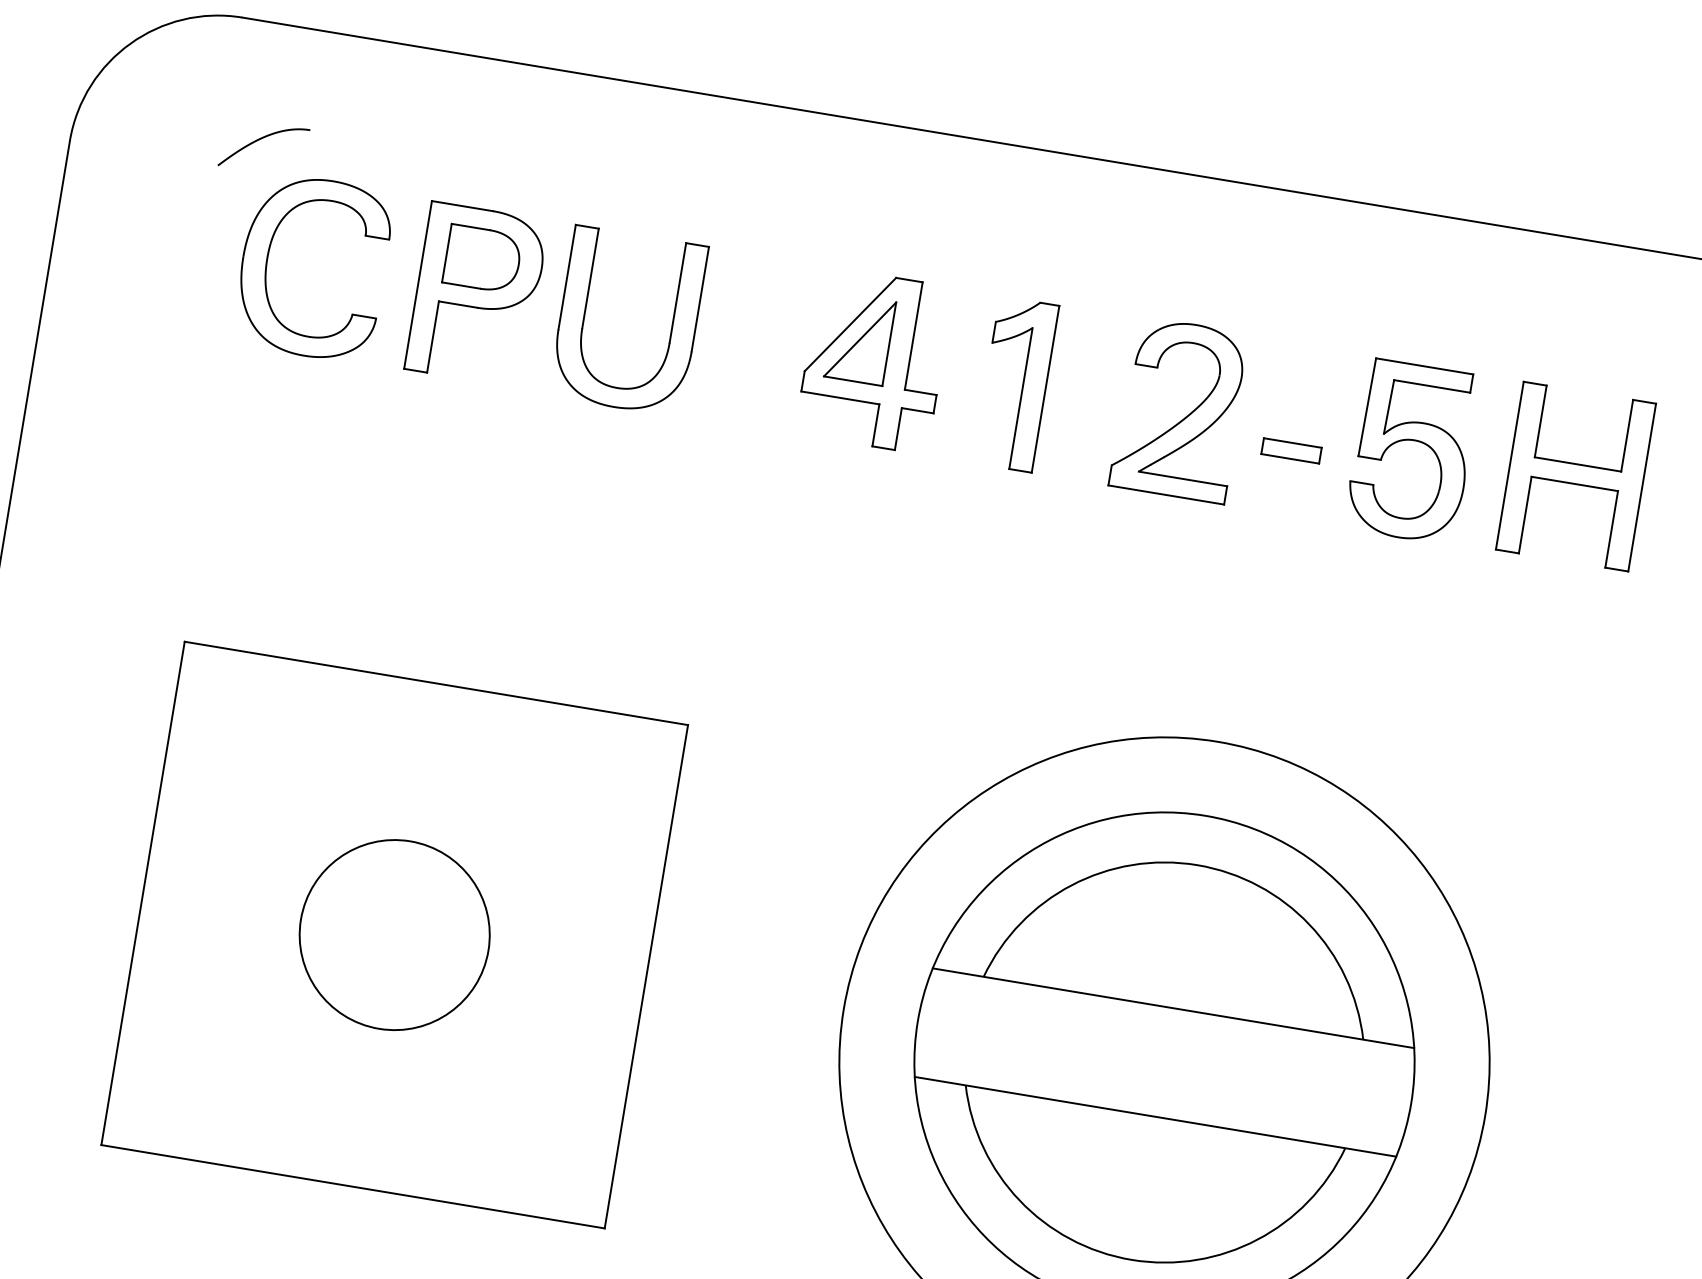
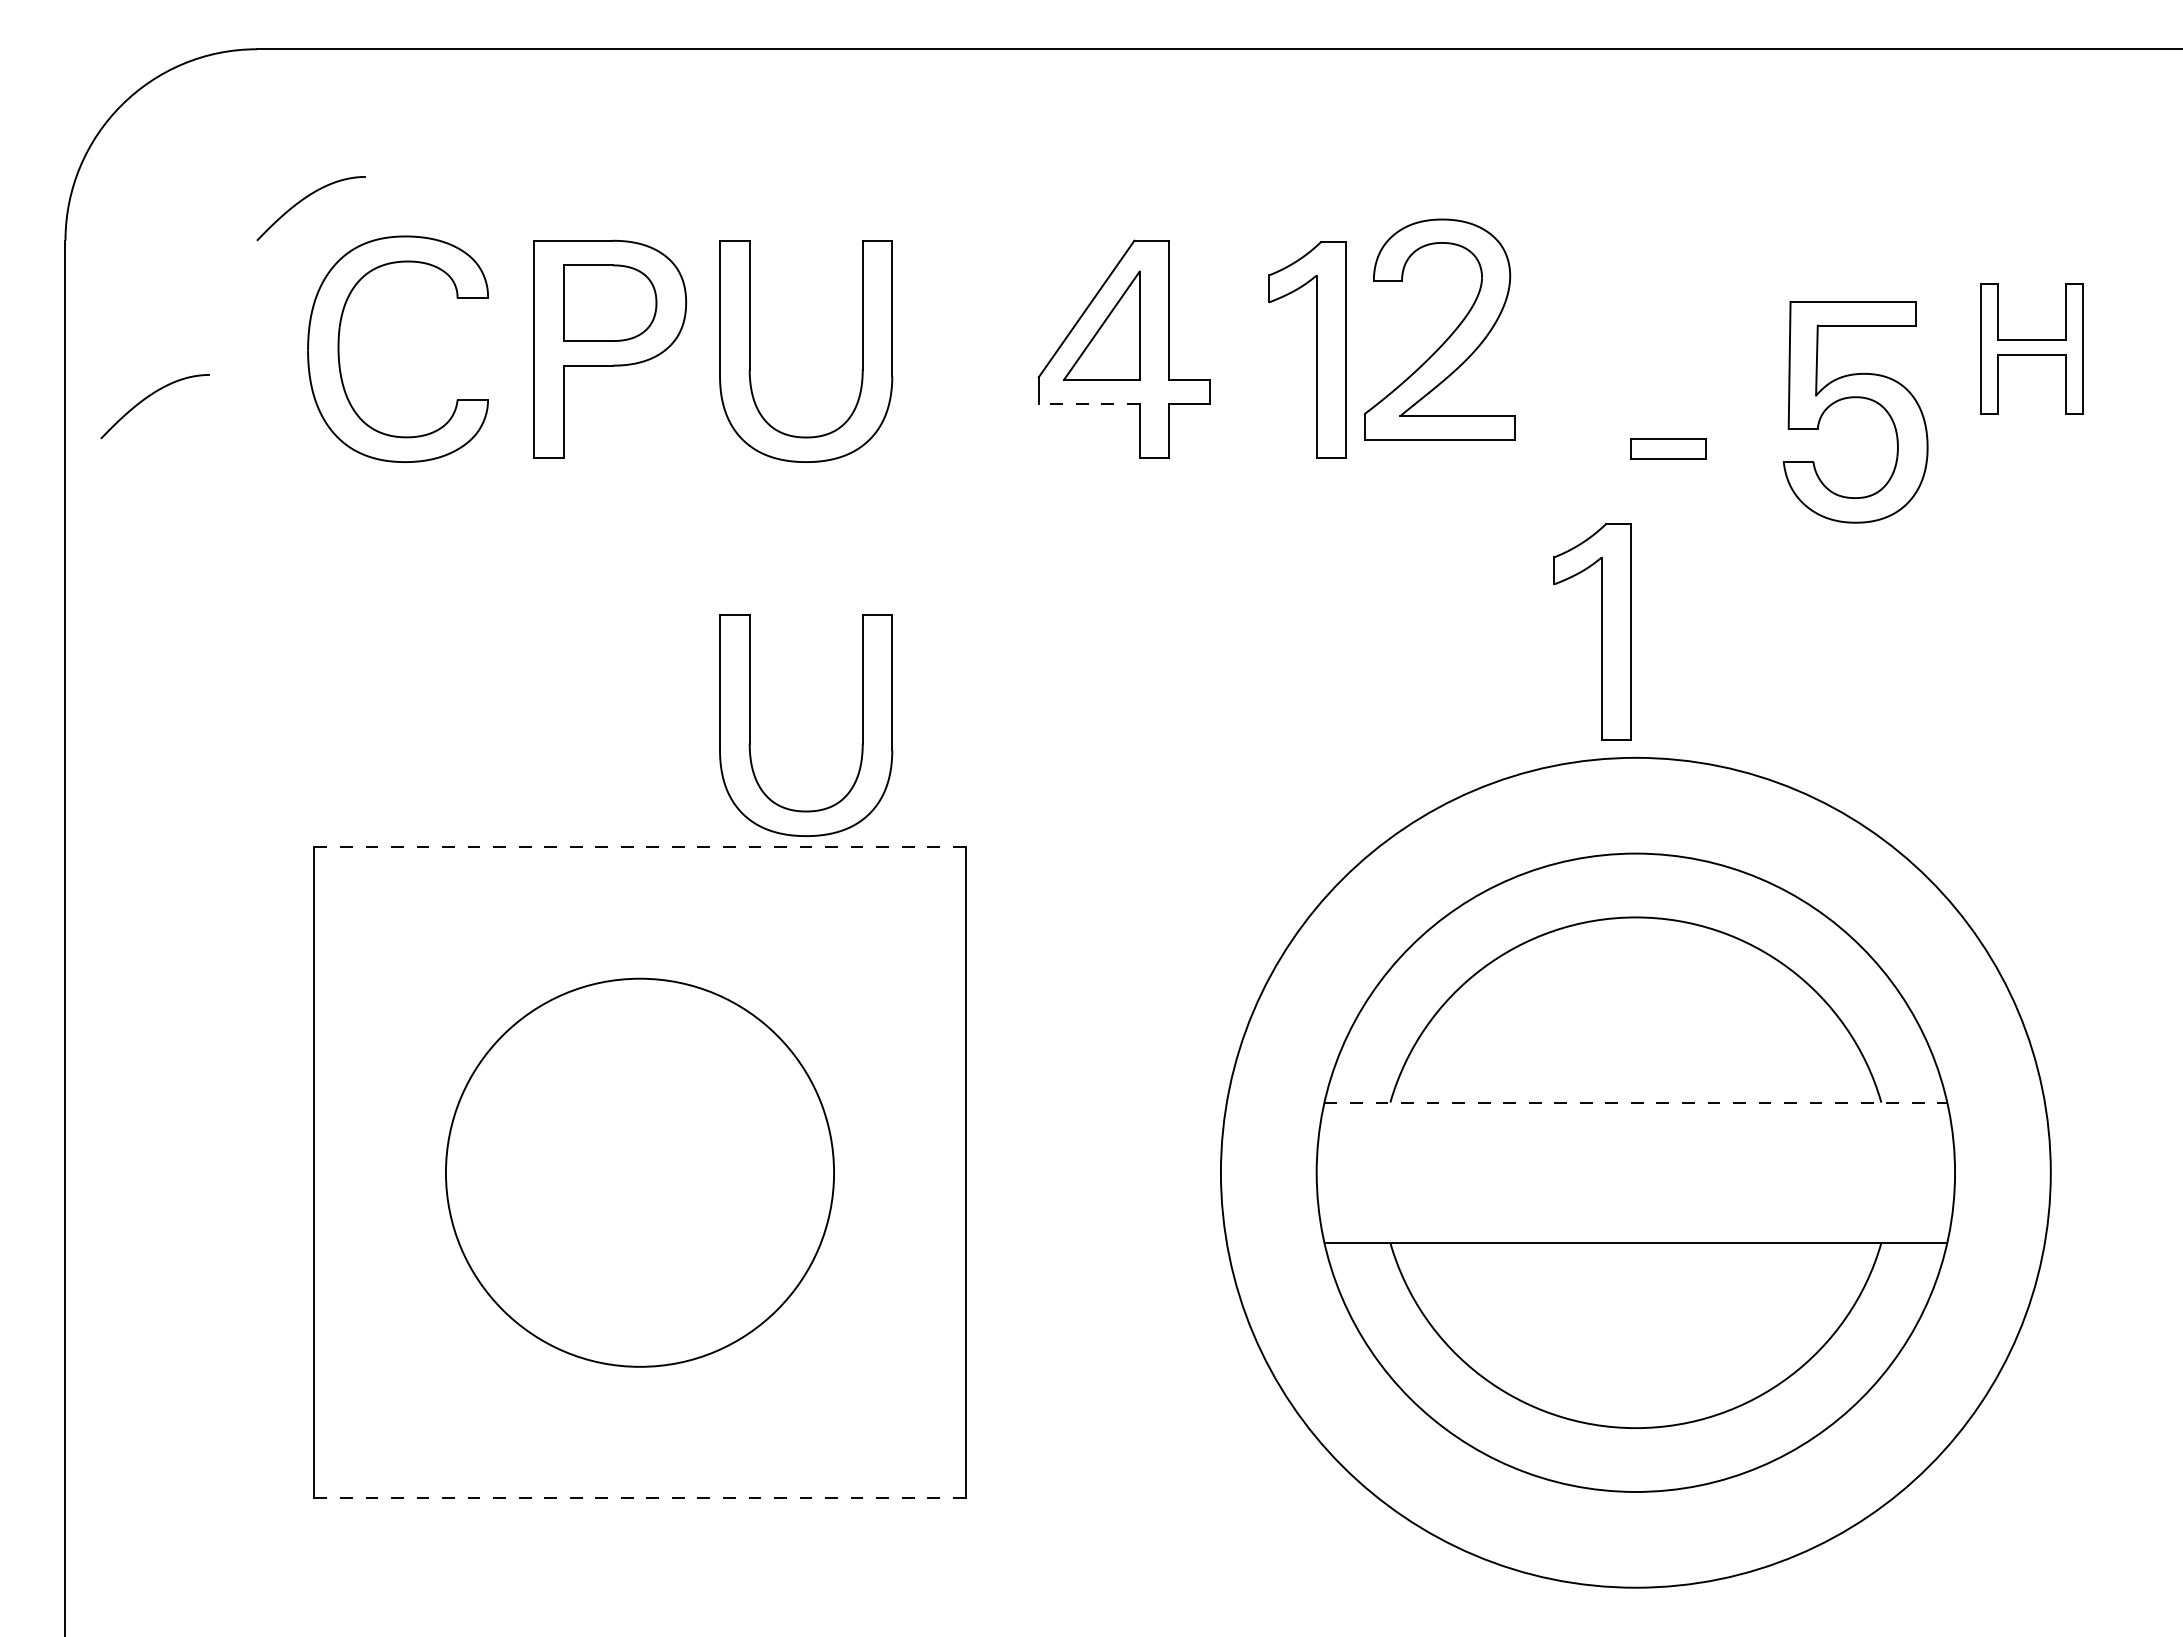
curve: (113, 273) -> (147, 398), added
line: (839, 397) -> (1088, 403), solid -> dashed
part: (1185, 416) -> (1447, 337), moved
part: (1413, 441) -> (1855, 398), moved
part: (1291, 450) -> (1668, 448), moved
part: (1575, 476) -> (2031, 349), size x0.6
part: (537, 603) -> (750, 725), added
part: (1207, 639) -> (1601, 631), added
line: (436, 683) -> (640, 847), solid -> dashed
circle: (394, 934) -> (639, 1172), size x1.6
line: (1173, 1008) -> (1636, 1102), solid -> dashed
line: (353, 1186) -> (640, 1498), solid -> dashed

